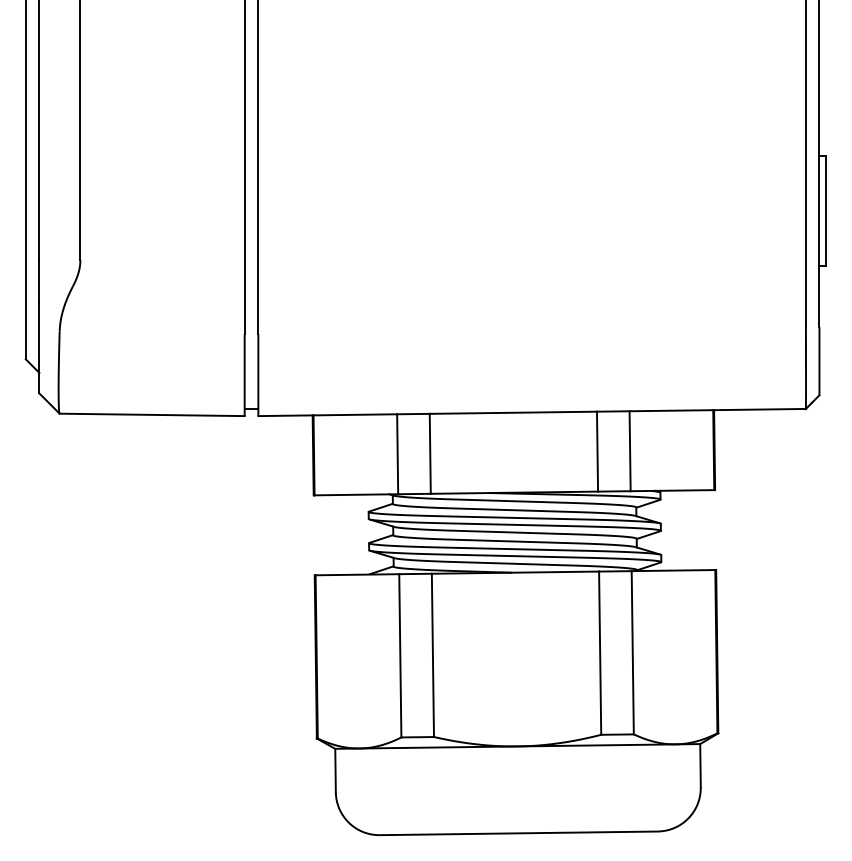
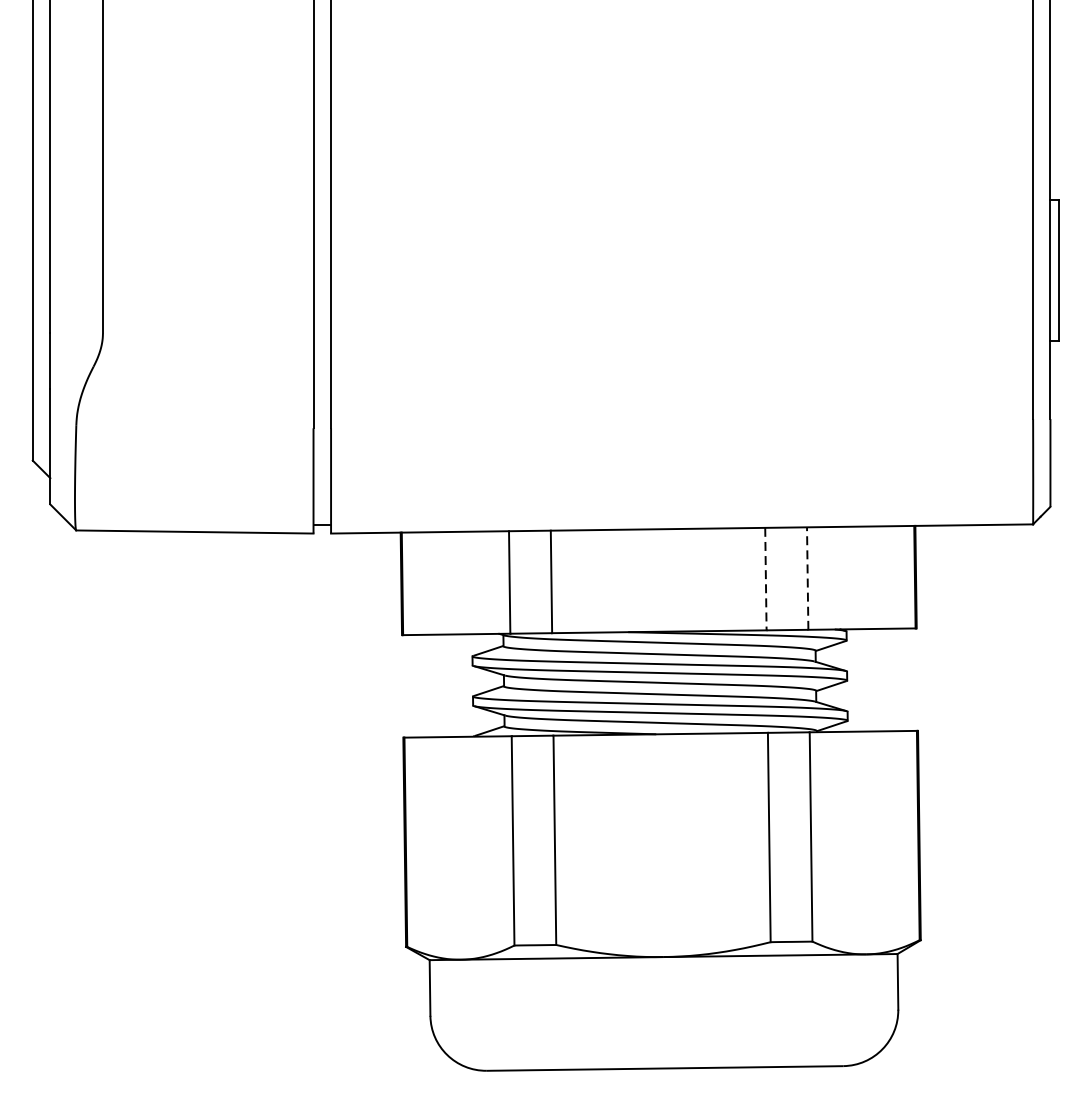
line: (597, 451) -> (765, 578), solid -> dashed
line: (630, 451) -> (808, 578), solid -> dashed

